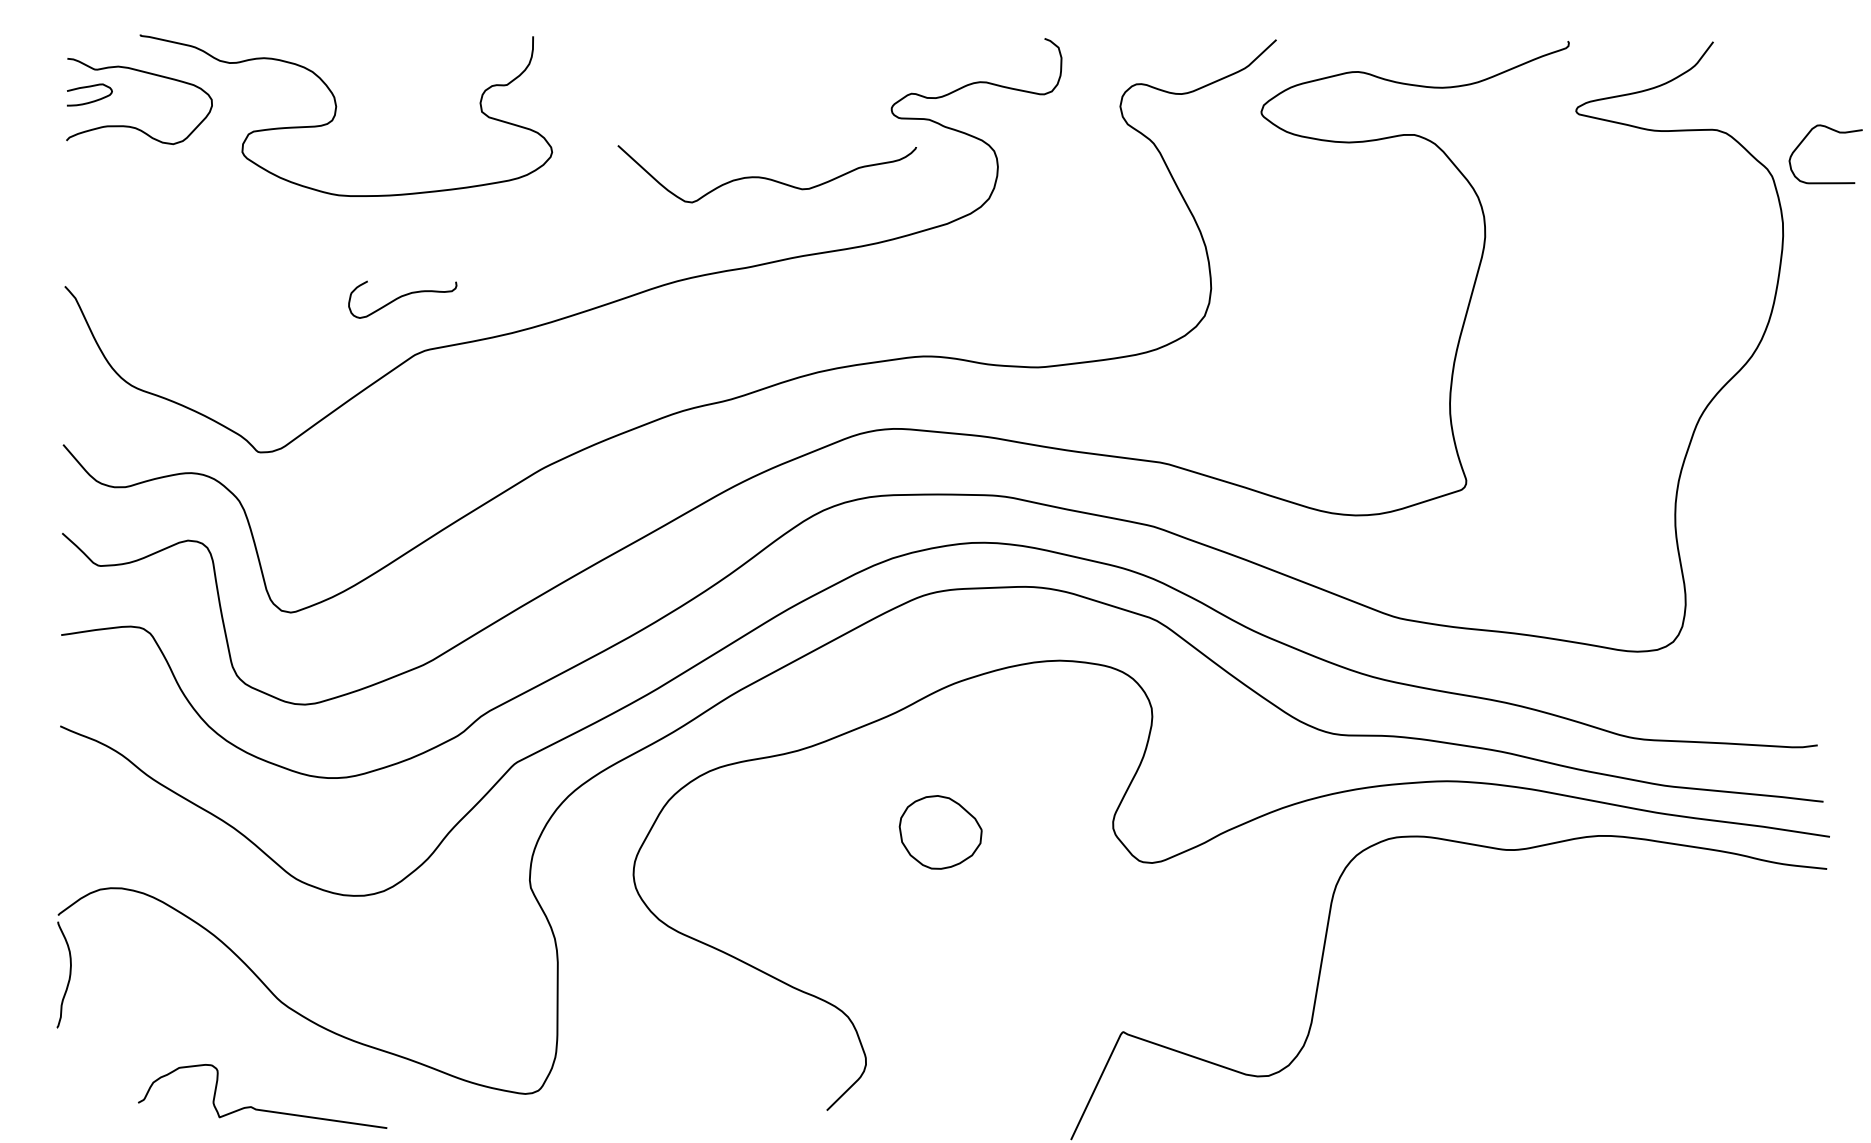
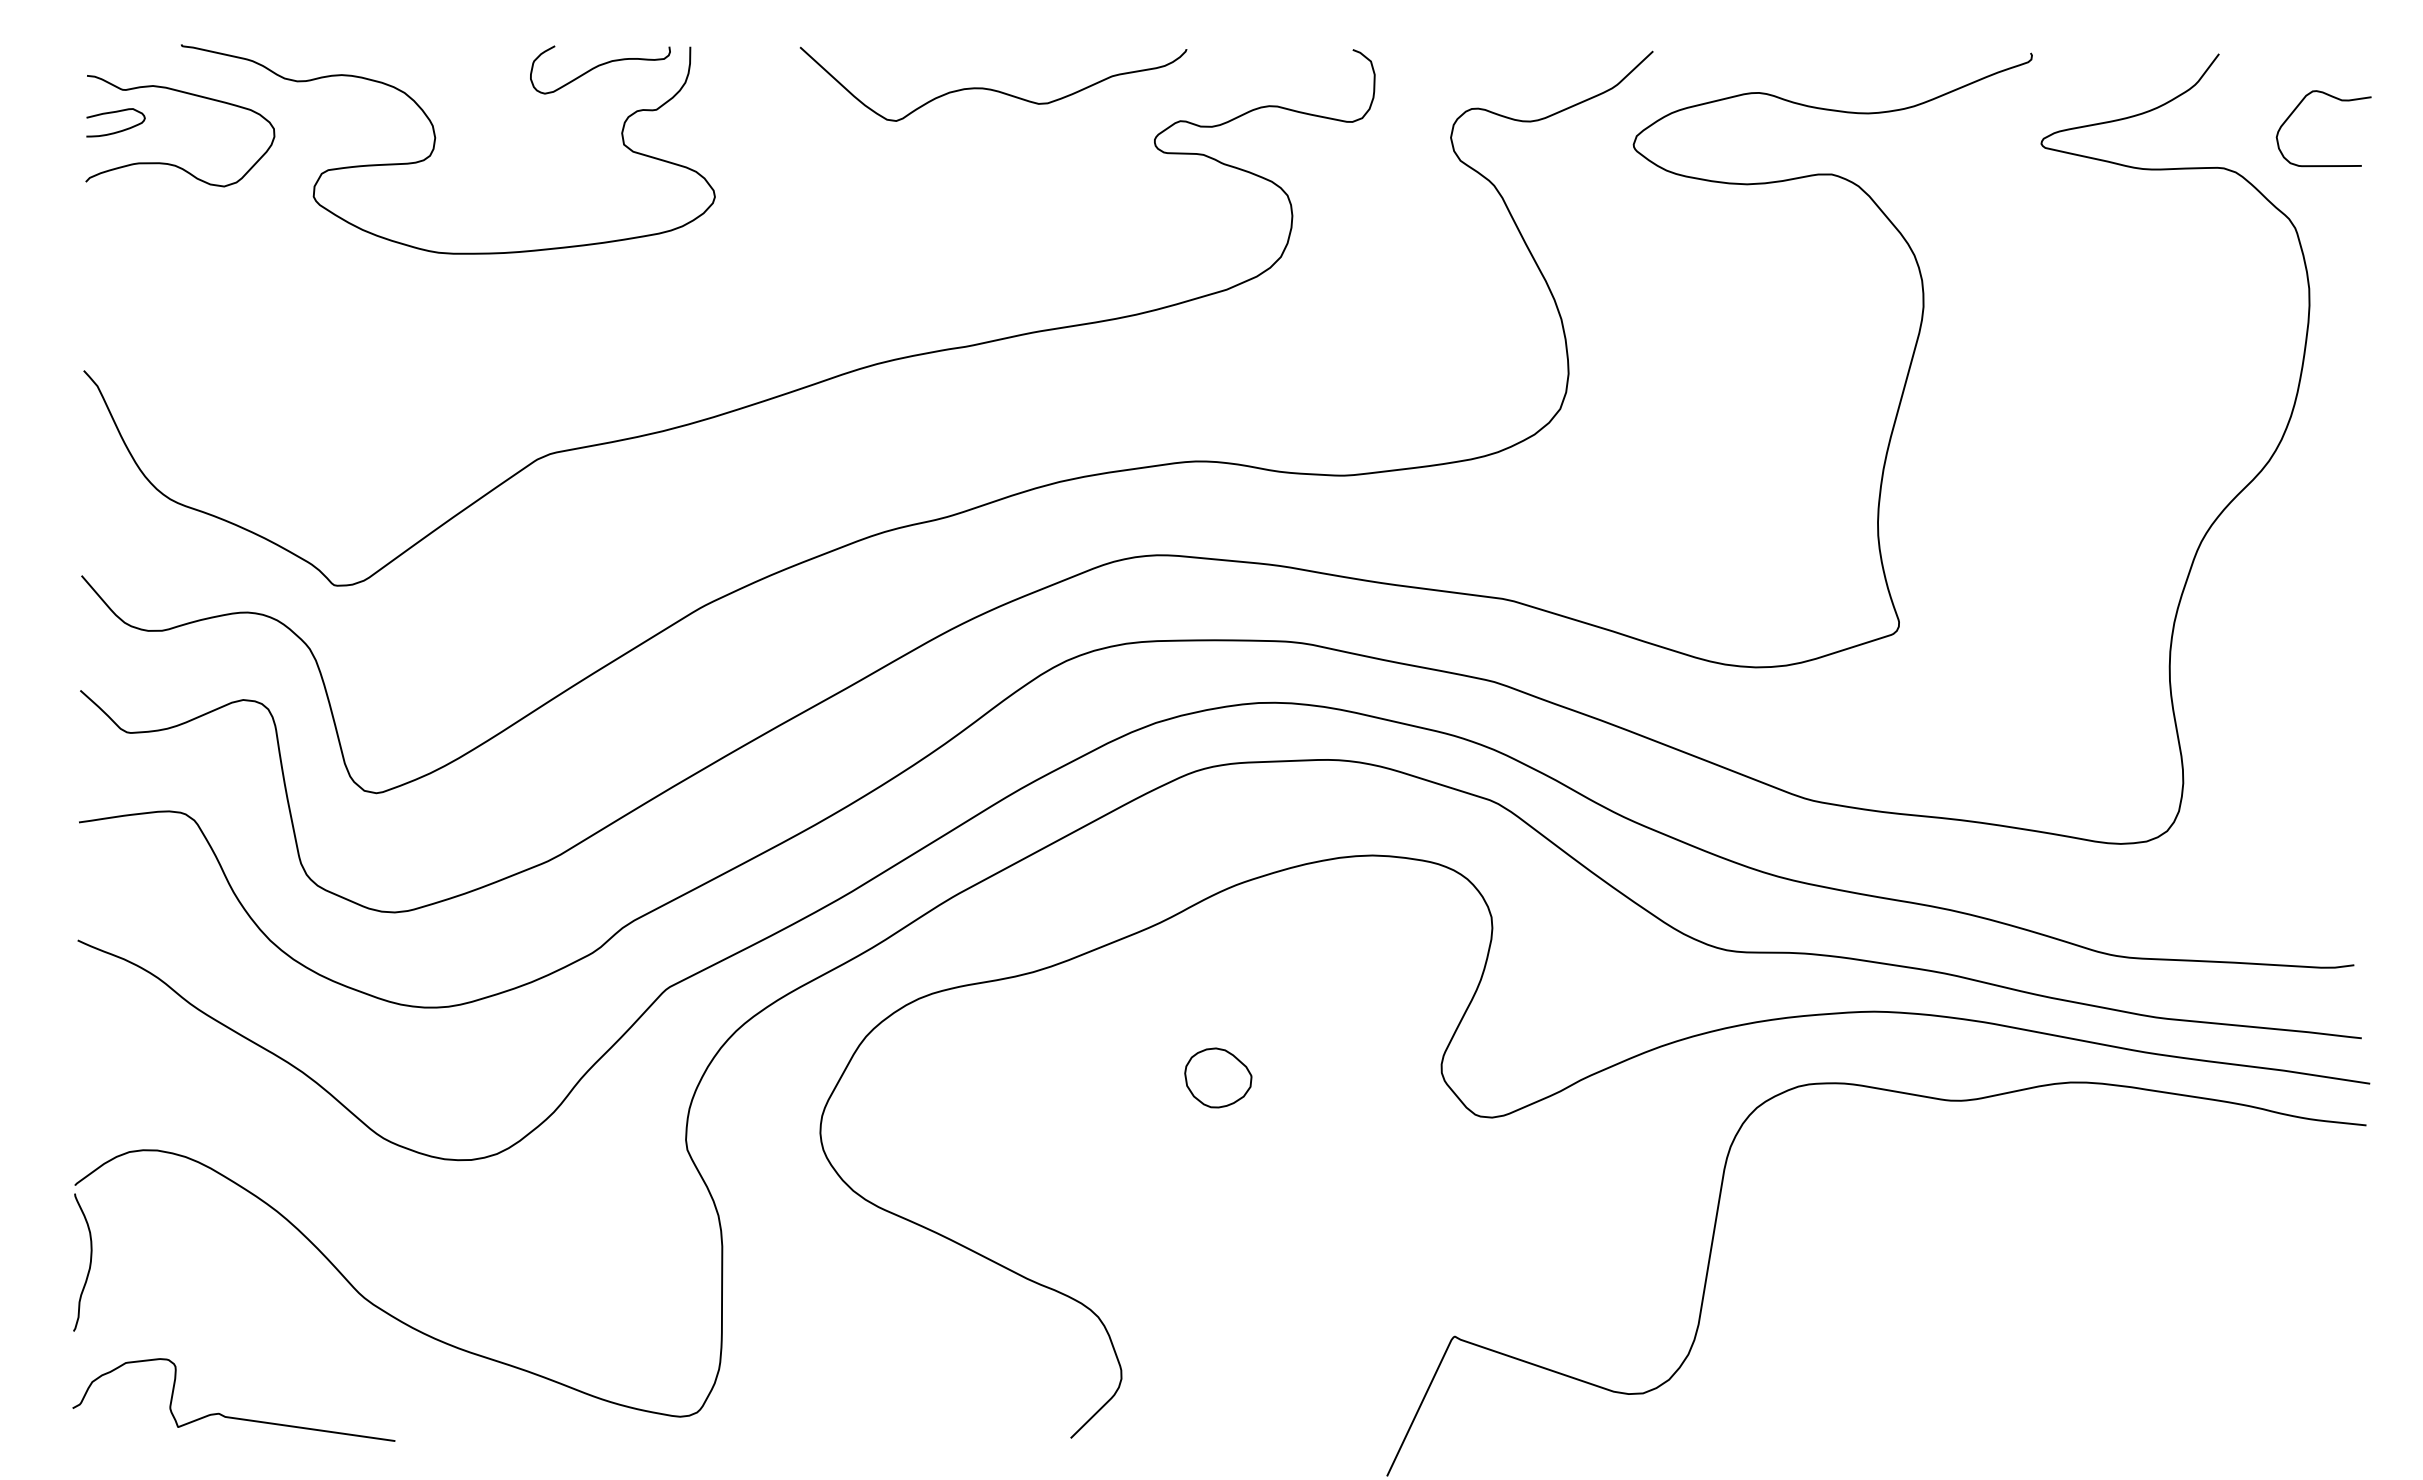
curve: (1835, 131) -> (2336, 99), moved
curve: (765, 177) -> (991, 88), moved
curve: (402, 297) -> (599, 66), moved
part: (940, 832) -> (1218, 1077), size x0.62
curve: (260, 1109) -> (231, 1416), moved

